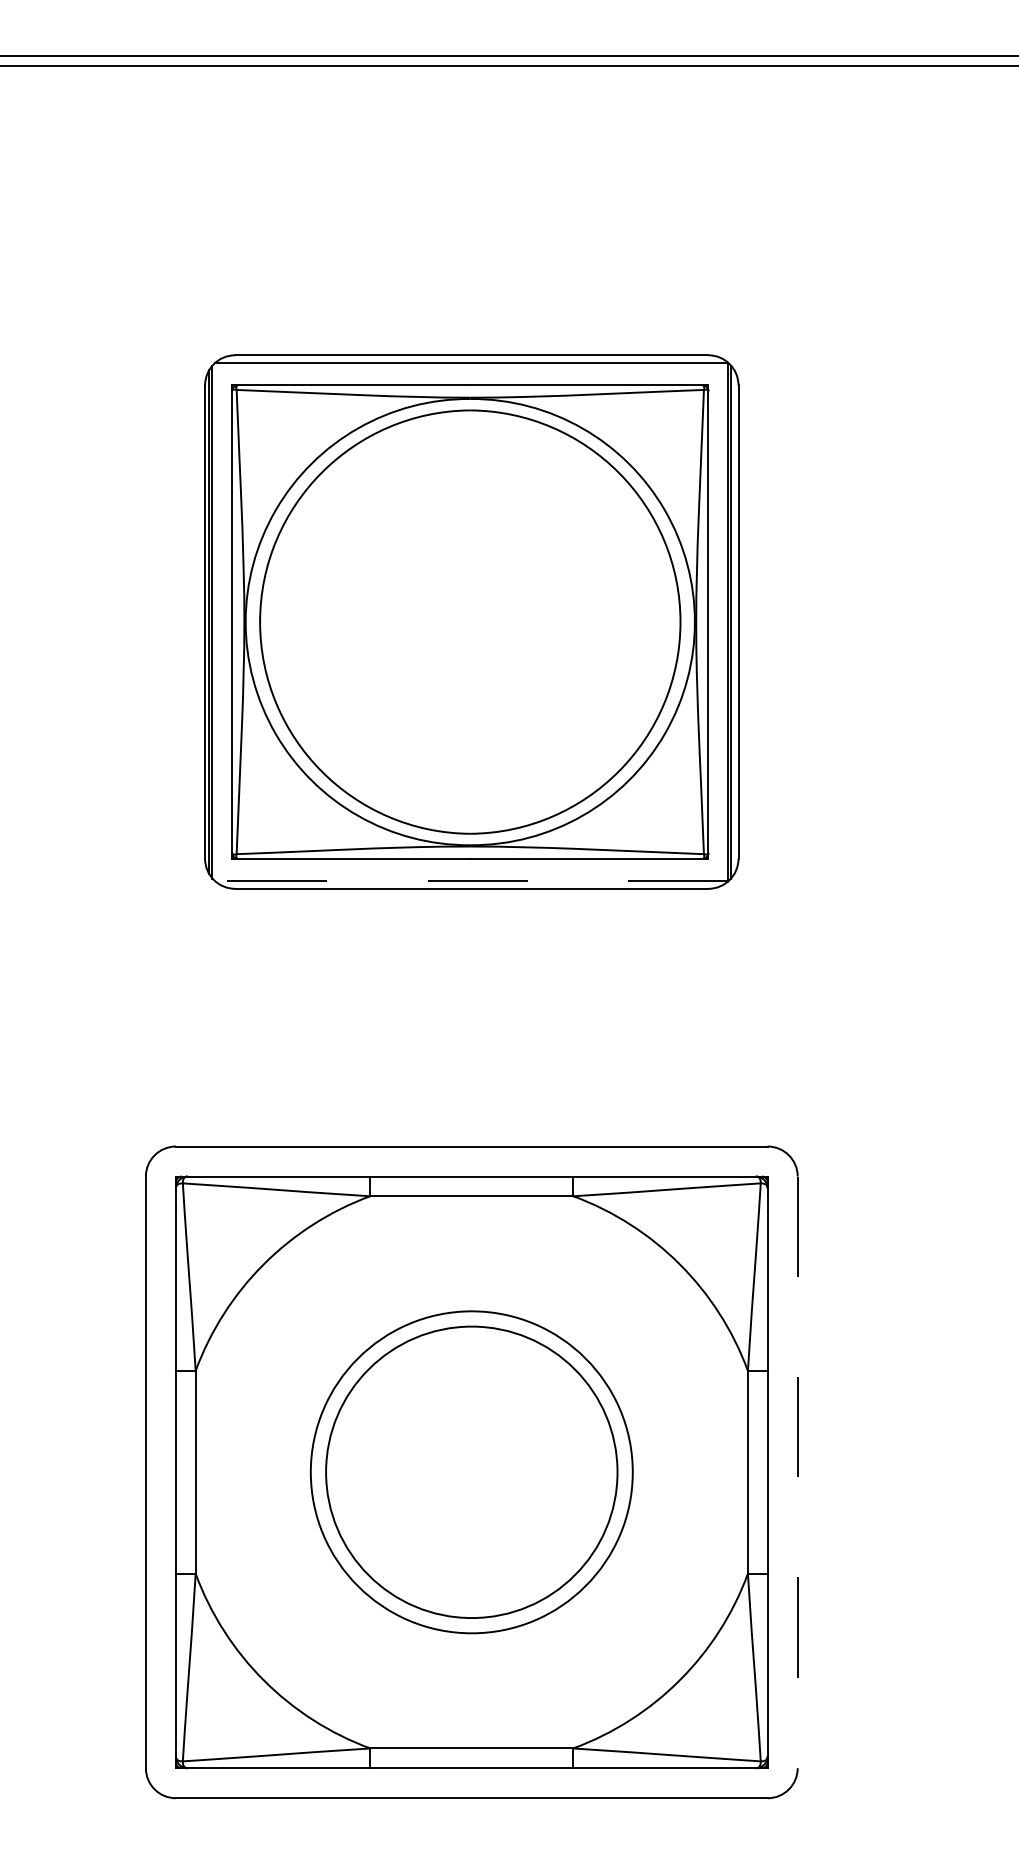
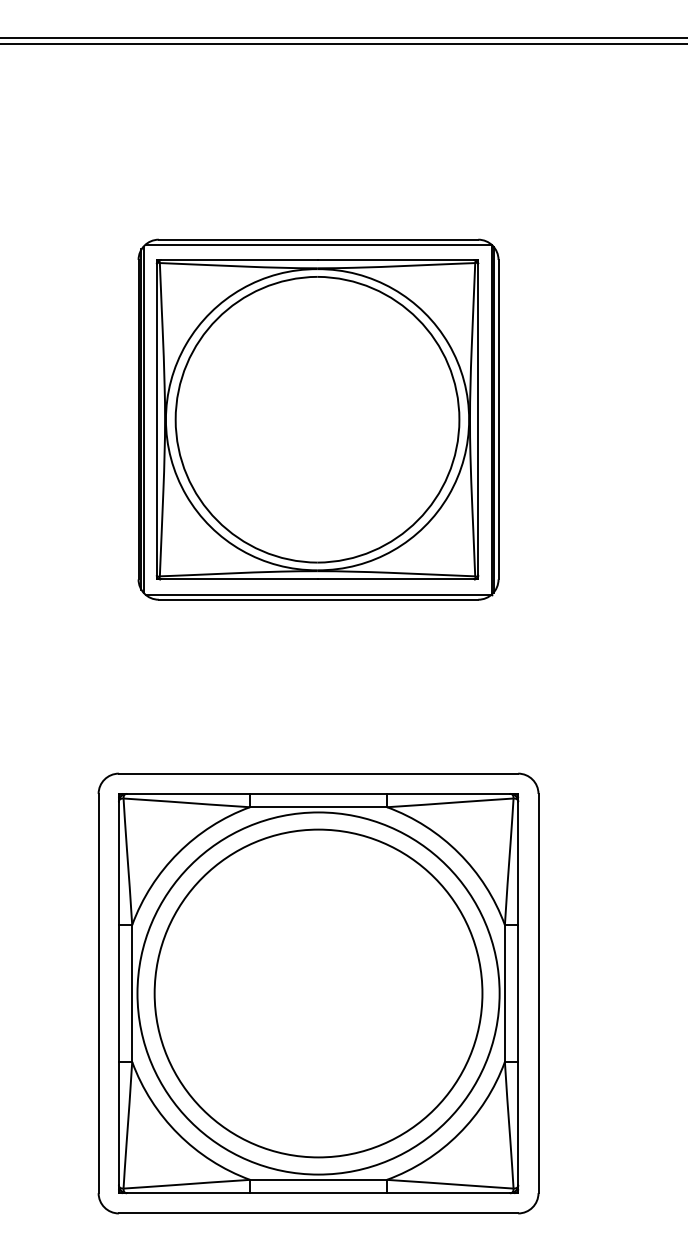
line: (471, 881) -> (318, 594), dashed -> solid
circle: (471, 1472) -> (318, 993), size x1.67
circle: (471, 1472) -> (318, 993), size x1.67
line: (797, 1472) -> (538, 993), dashed -> solid

